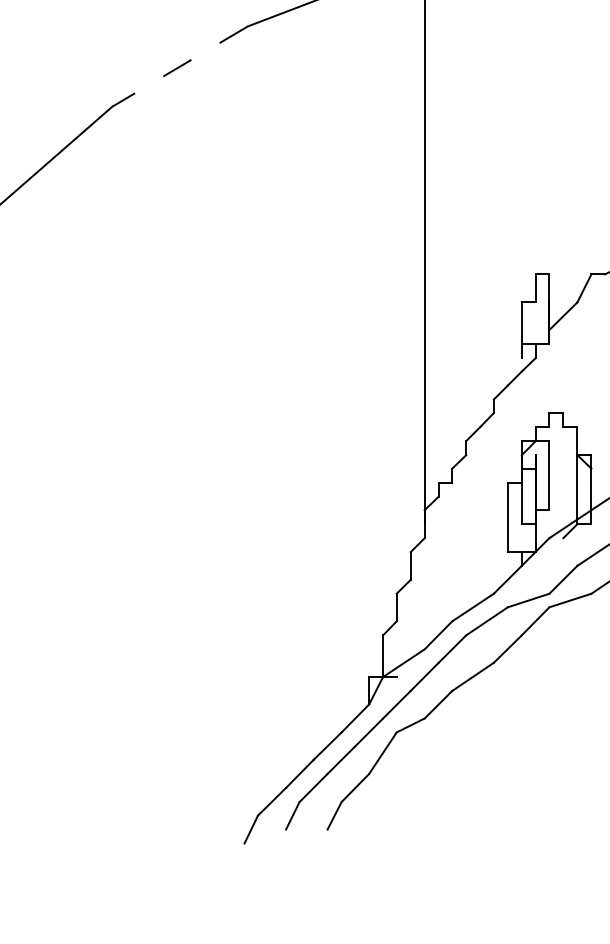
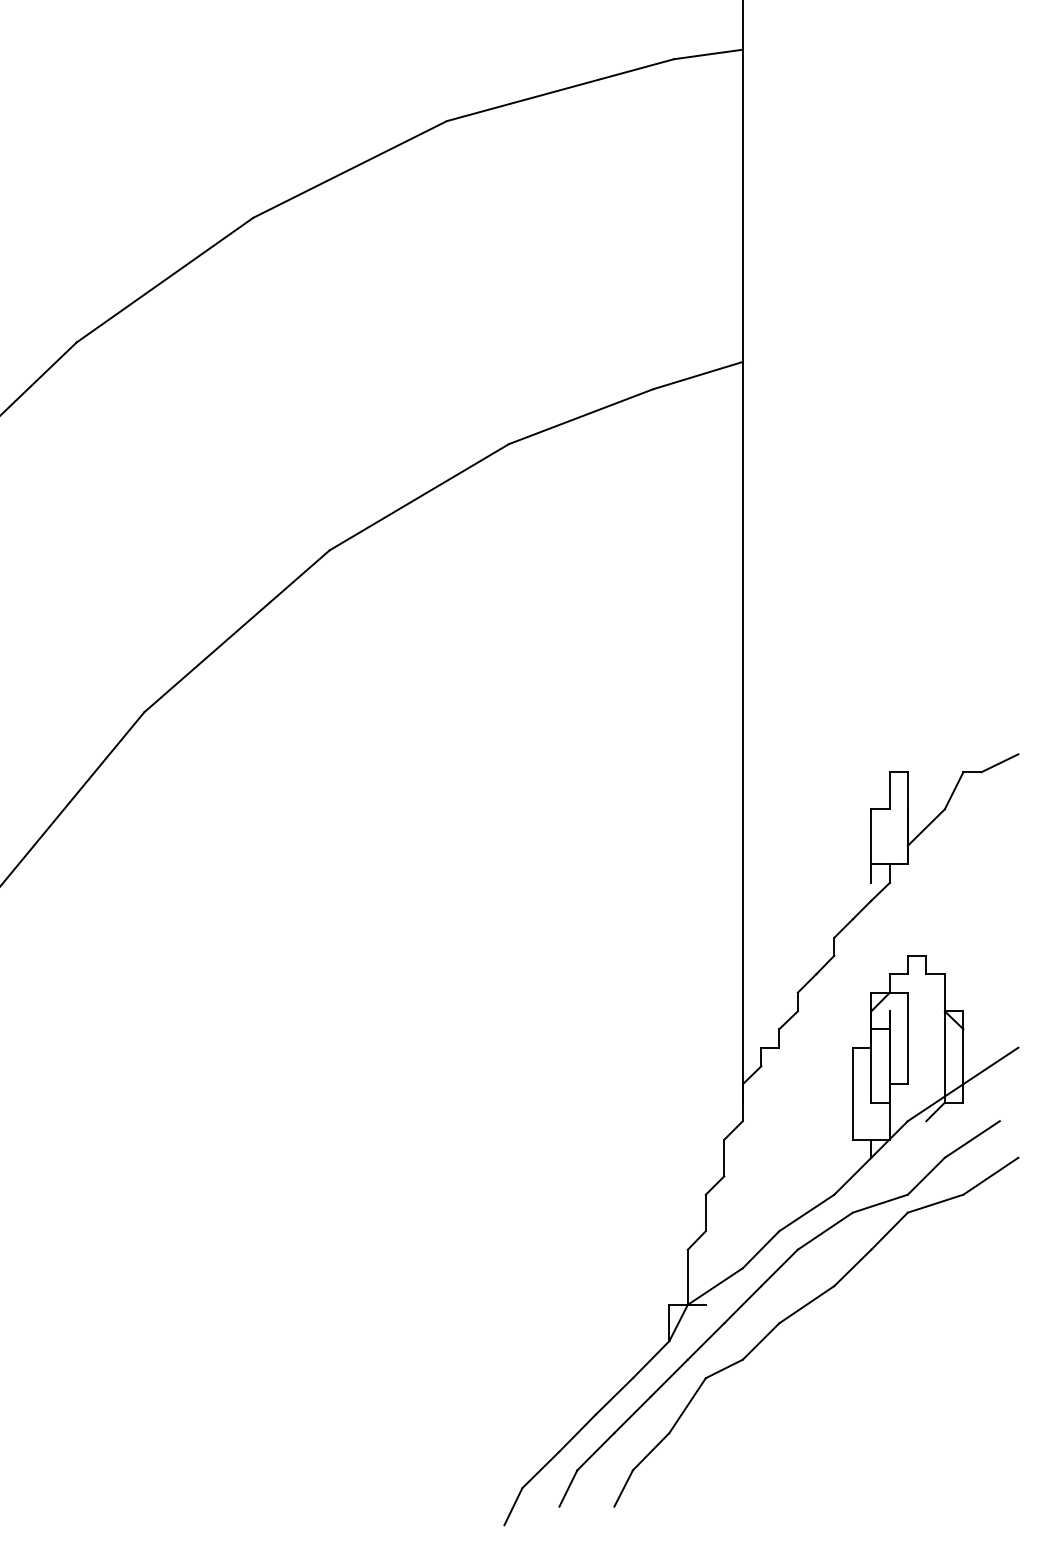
line: (179, 66) -> (418, 497), dashed -> solid

